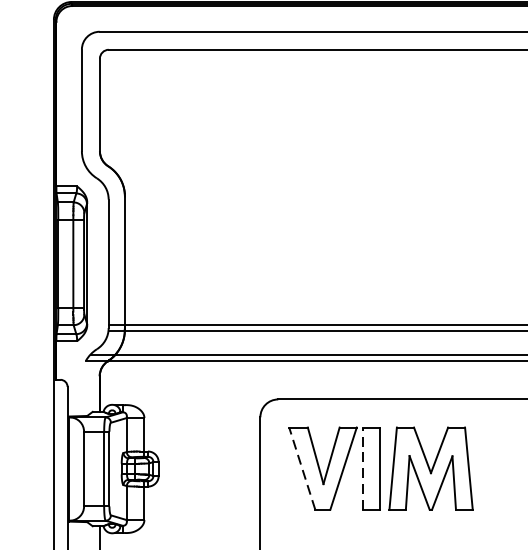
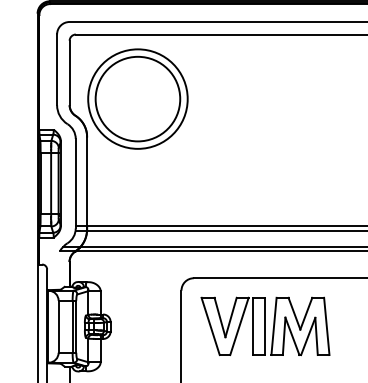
part: (197, 141) -> (137, 98), added
line: (302, 467) -> (210, 325), dashed -> solid
line: (363, 468) -> (253, 326), dashed -> solid

